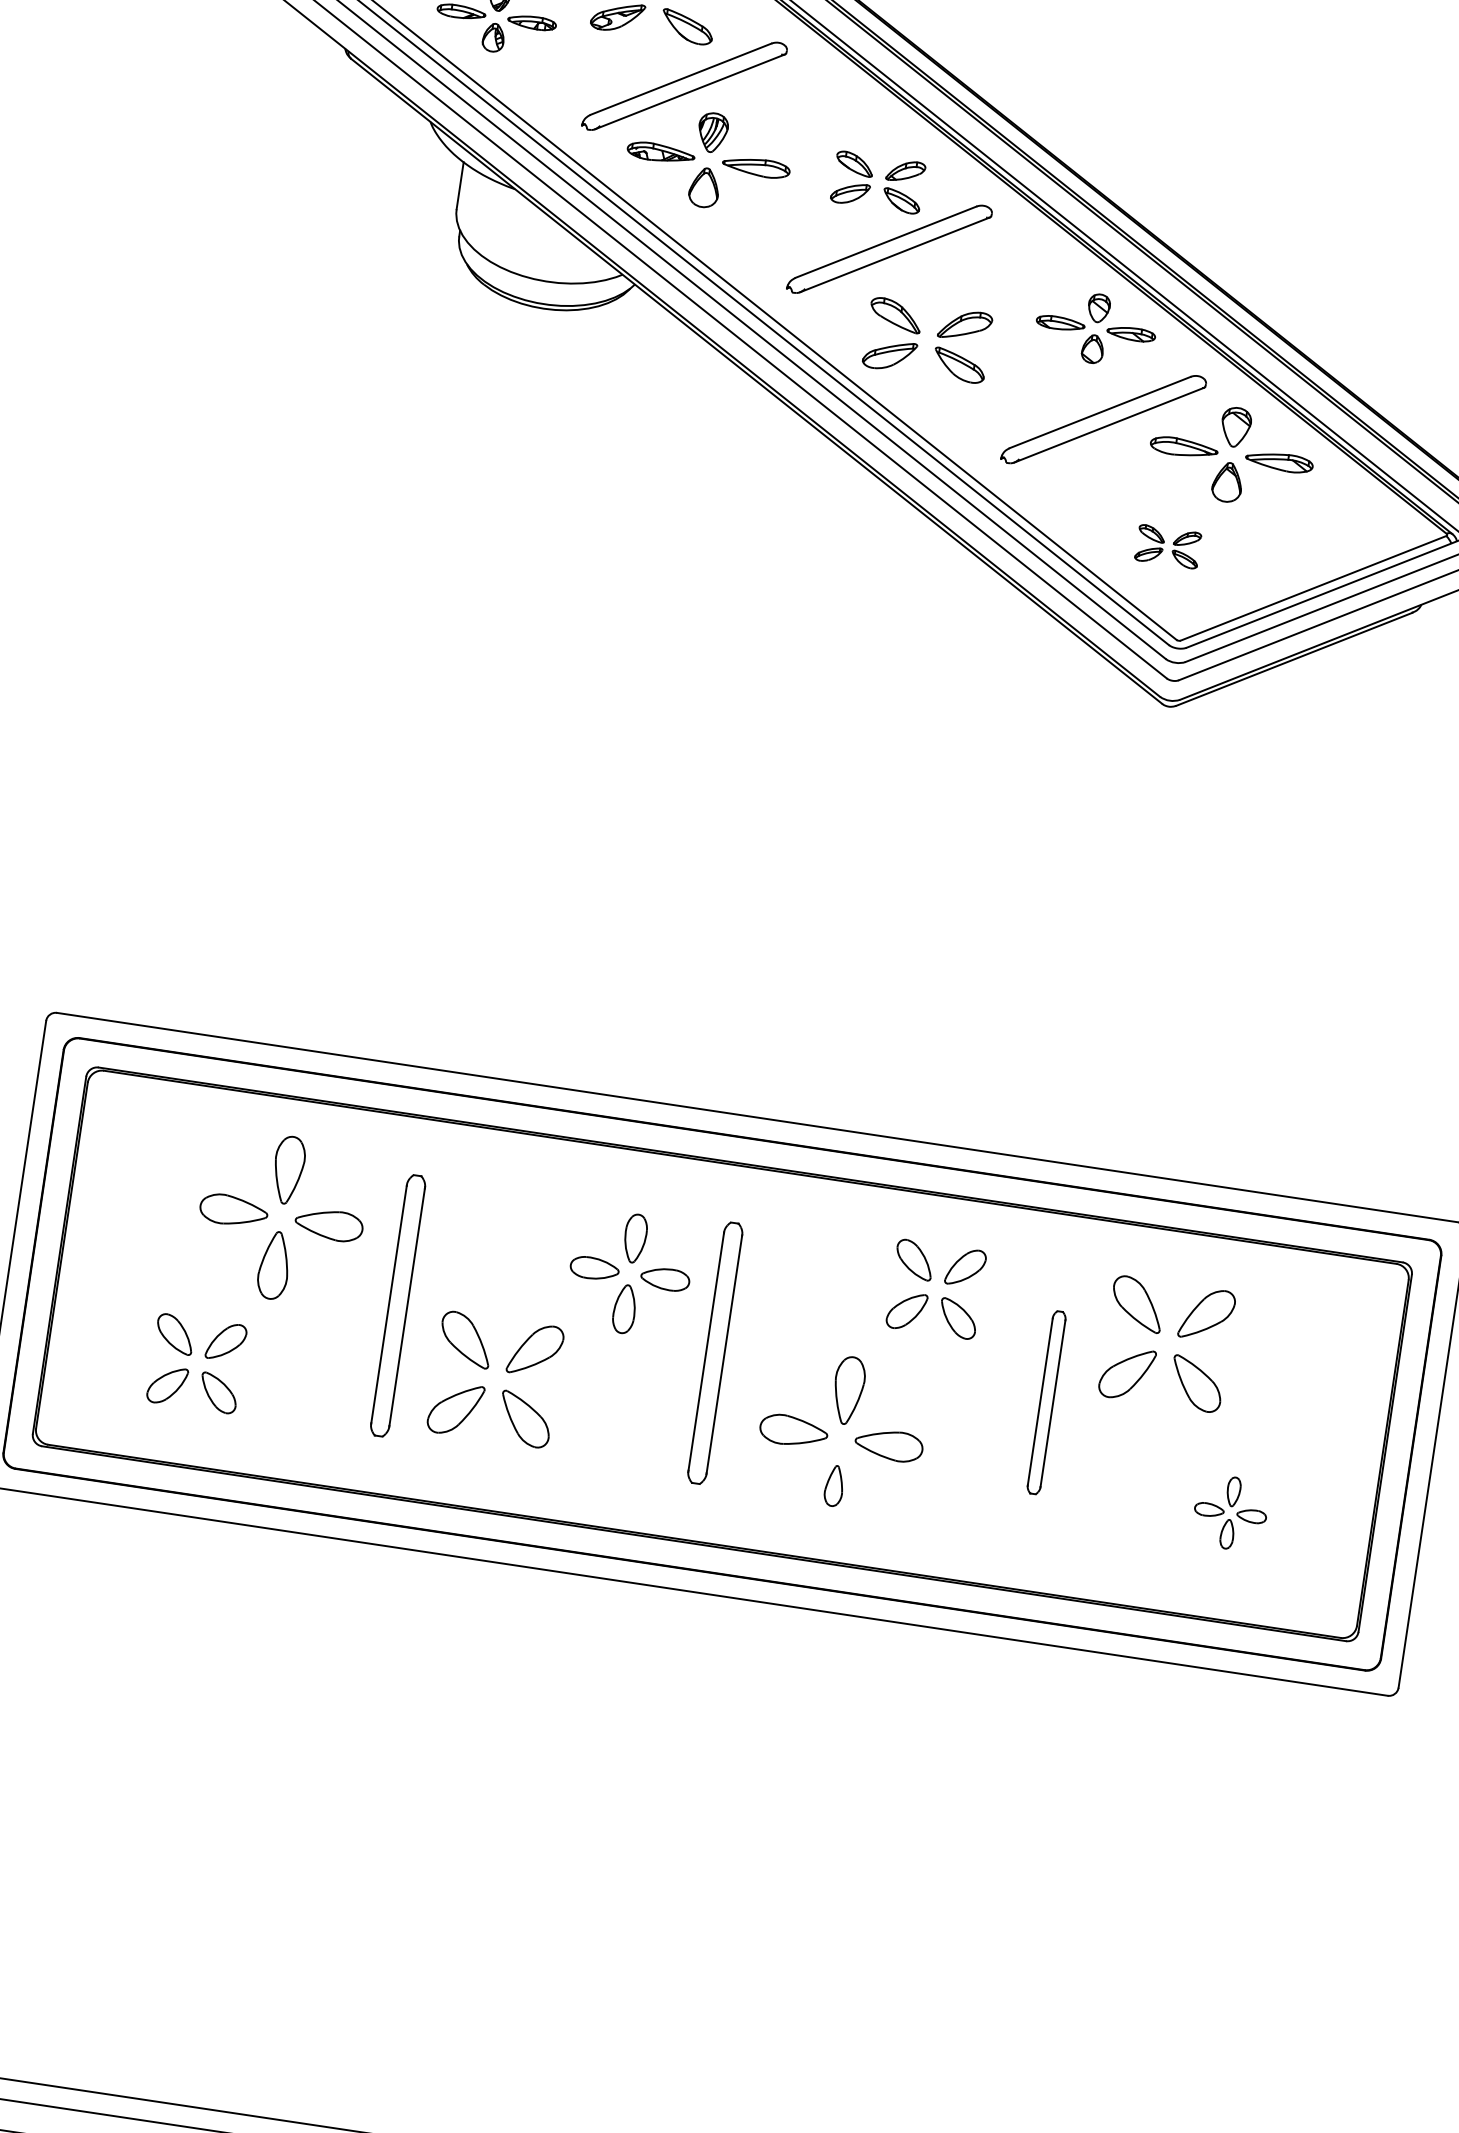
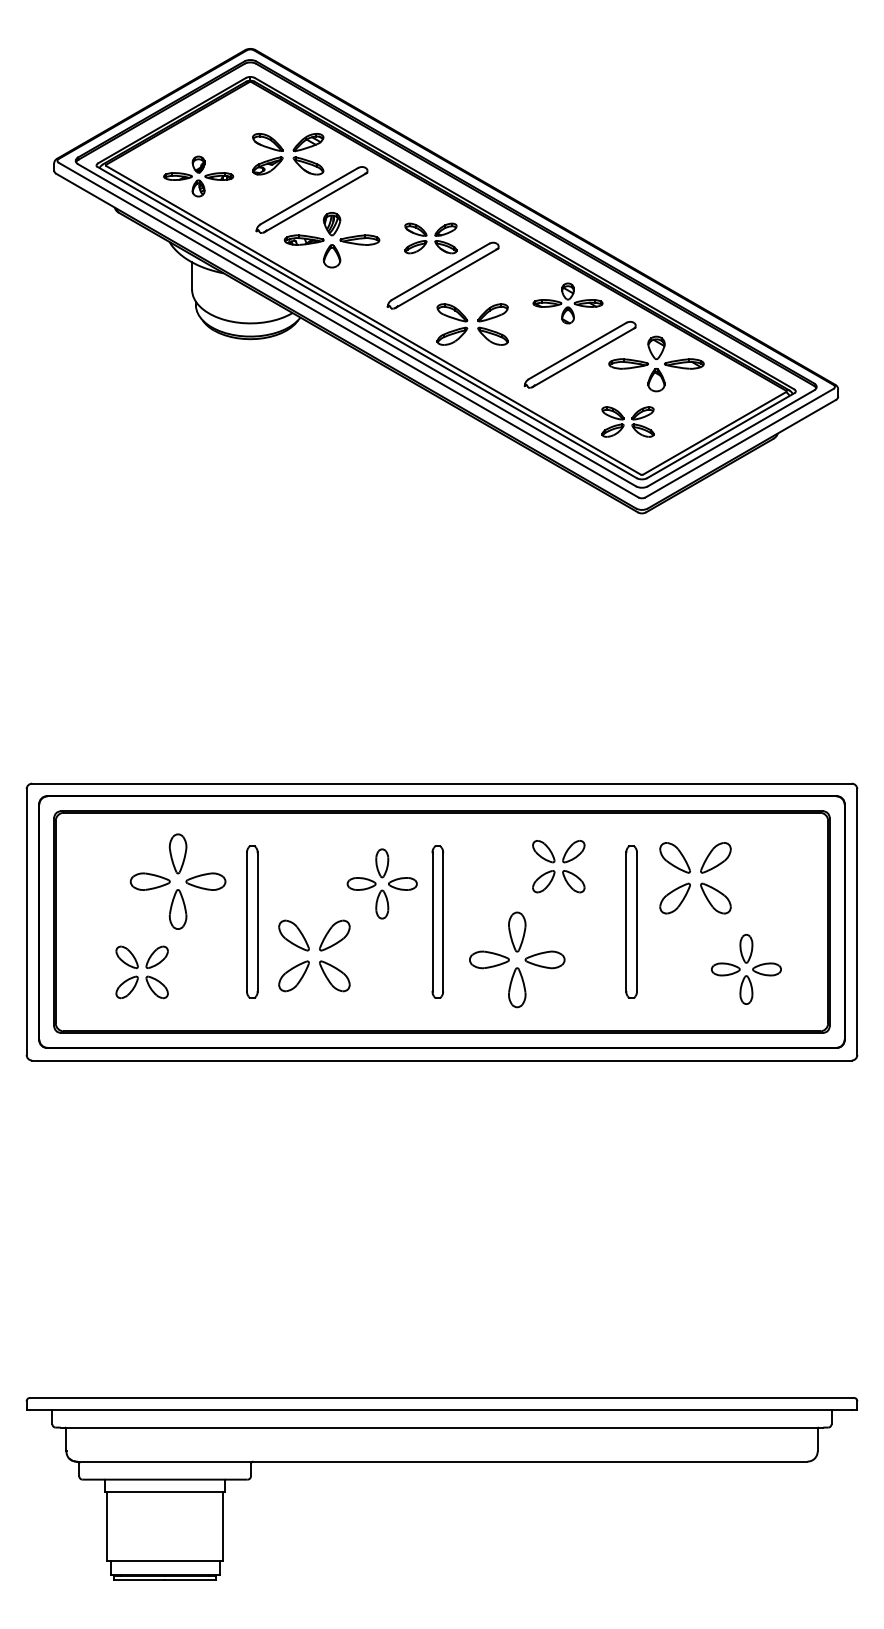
part: (1167, 545) -> (627, 421), size x1.43
part: (1046, 1401) -> (631, 921), size x1.43
part: (834, 1485) -> (517, 987), size x1.67
part: (1229, 1512) -> (745, 969), size x1.67

